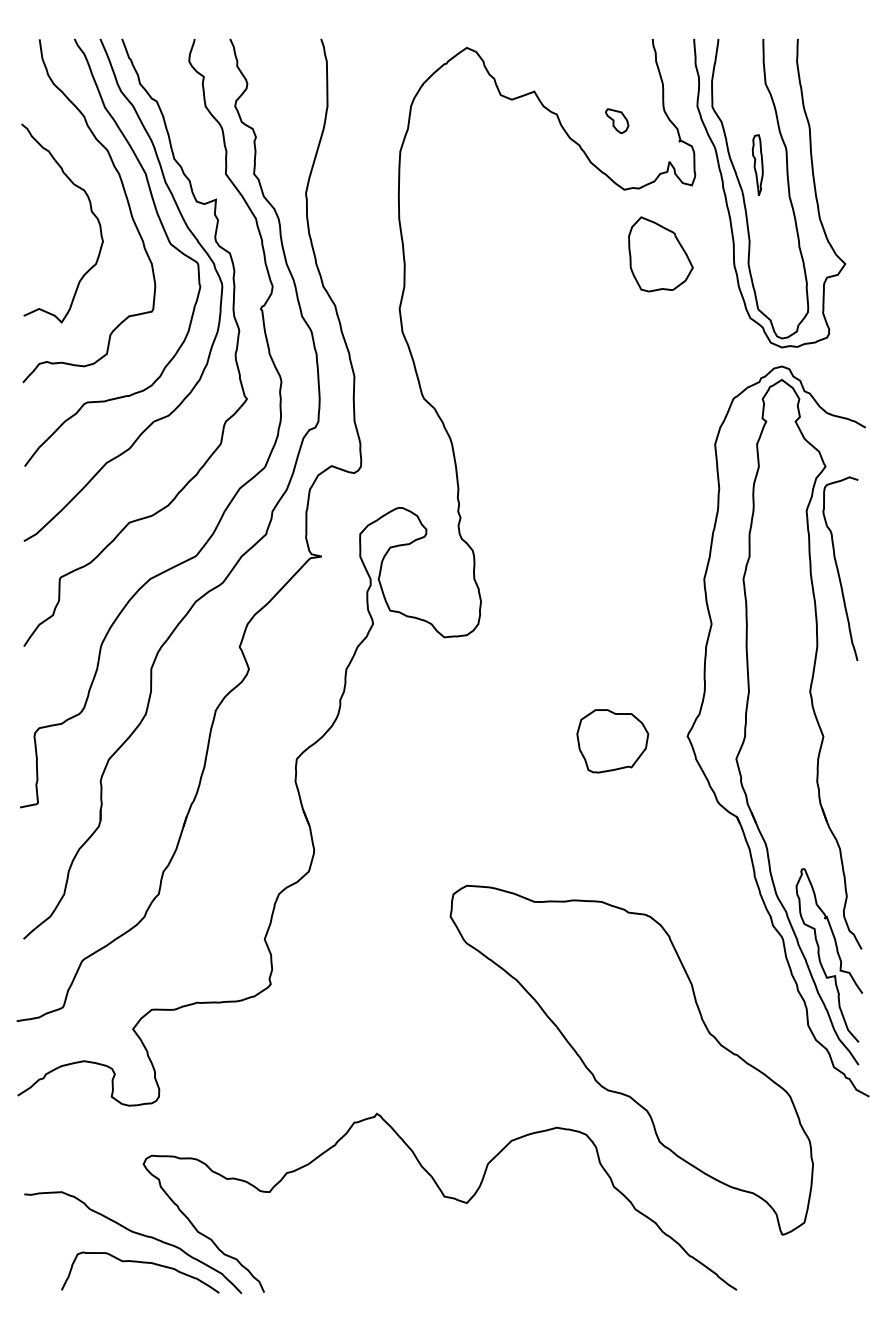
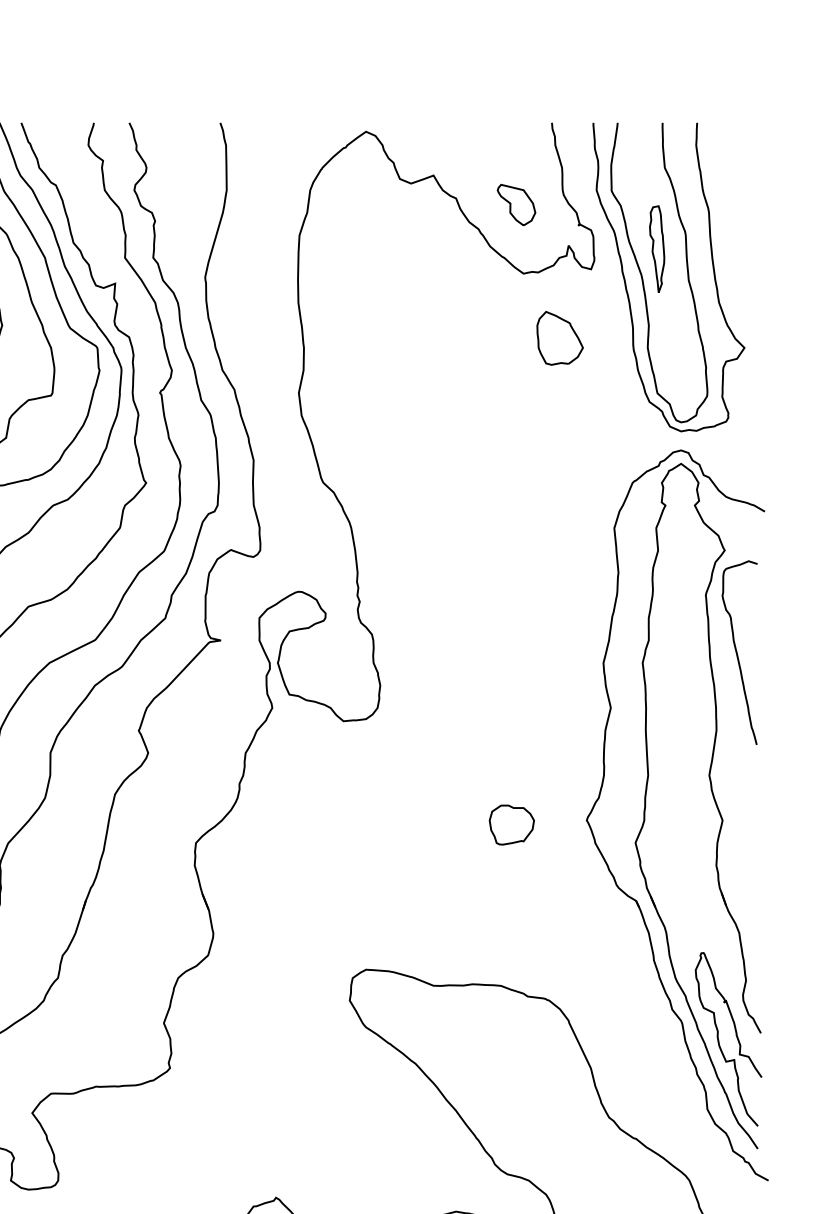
part: (616, 121) -> (515, 205), size x1.67
part: (757, 164) -> (656, 248), size x1.43
part: (660, 254) -> (559, 338), size x0.71
part: (612, 740) -> (511, 824), size x0.62

